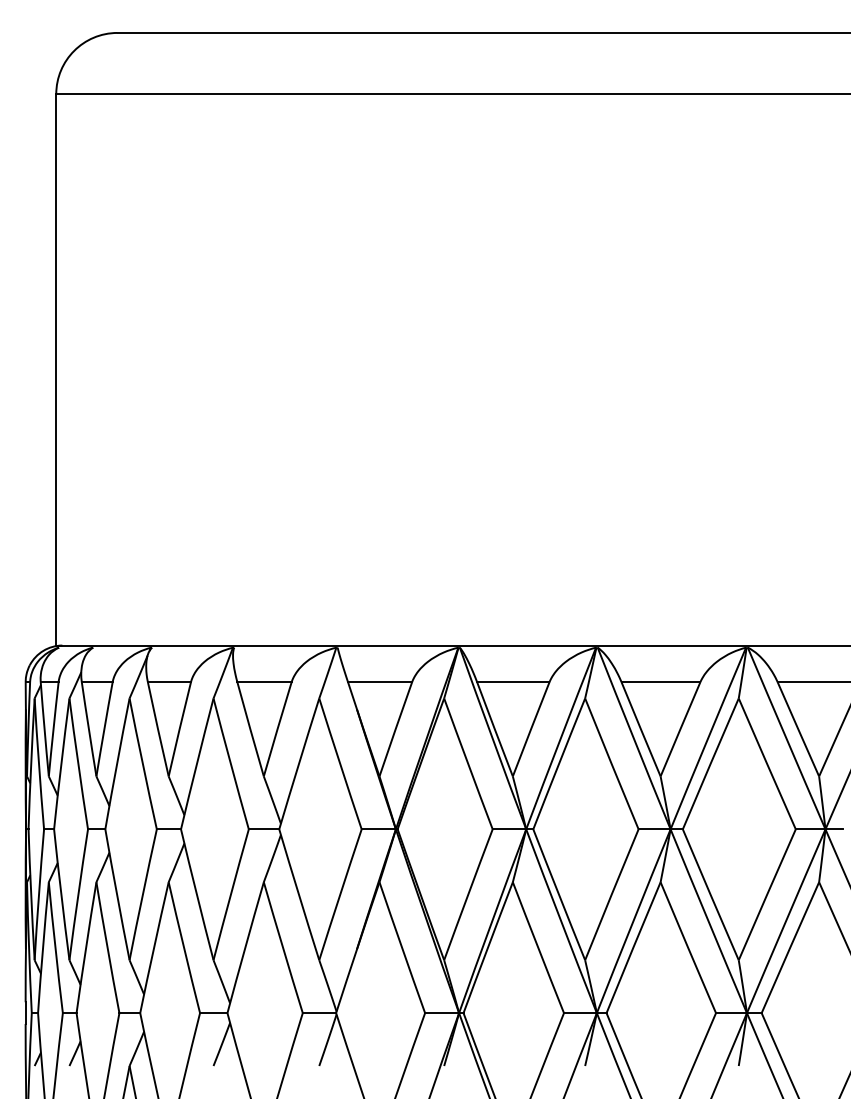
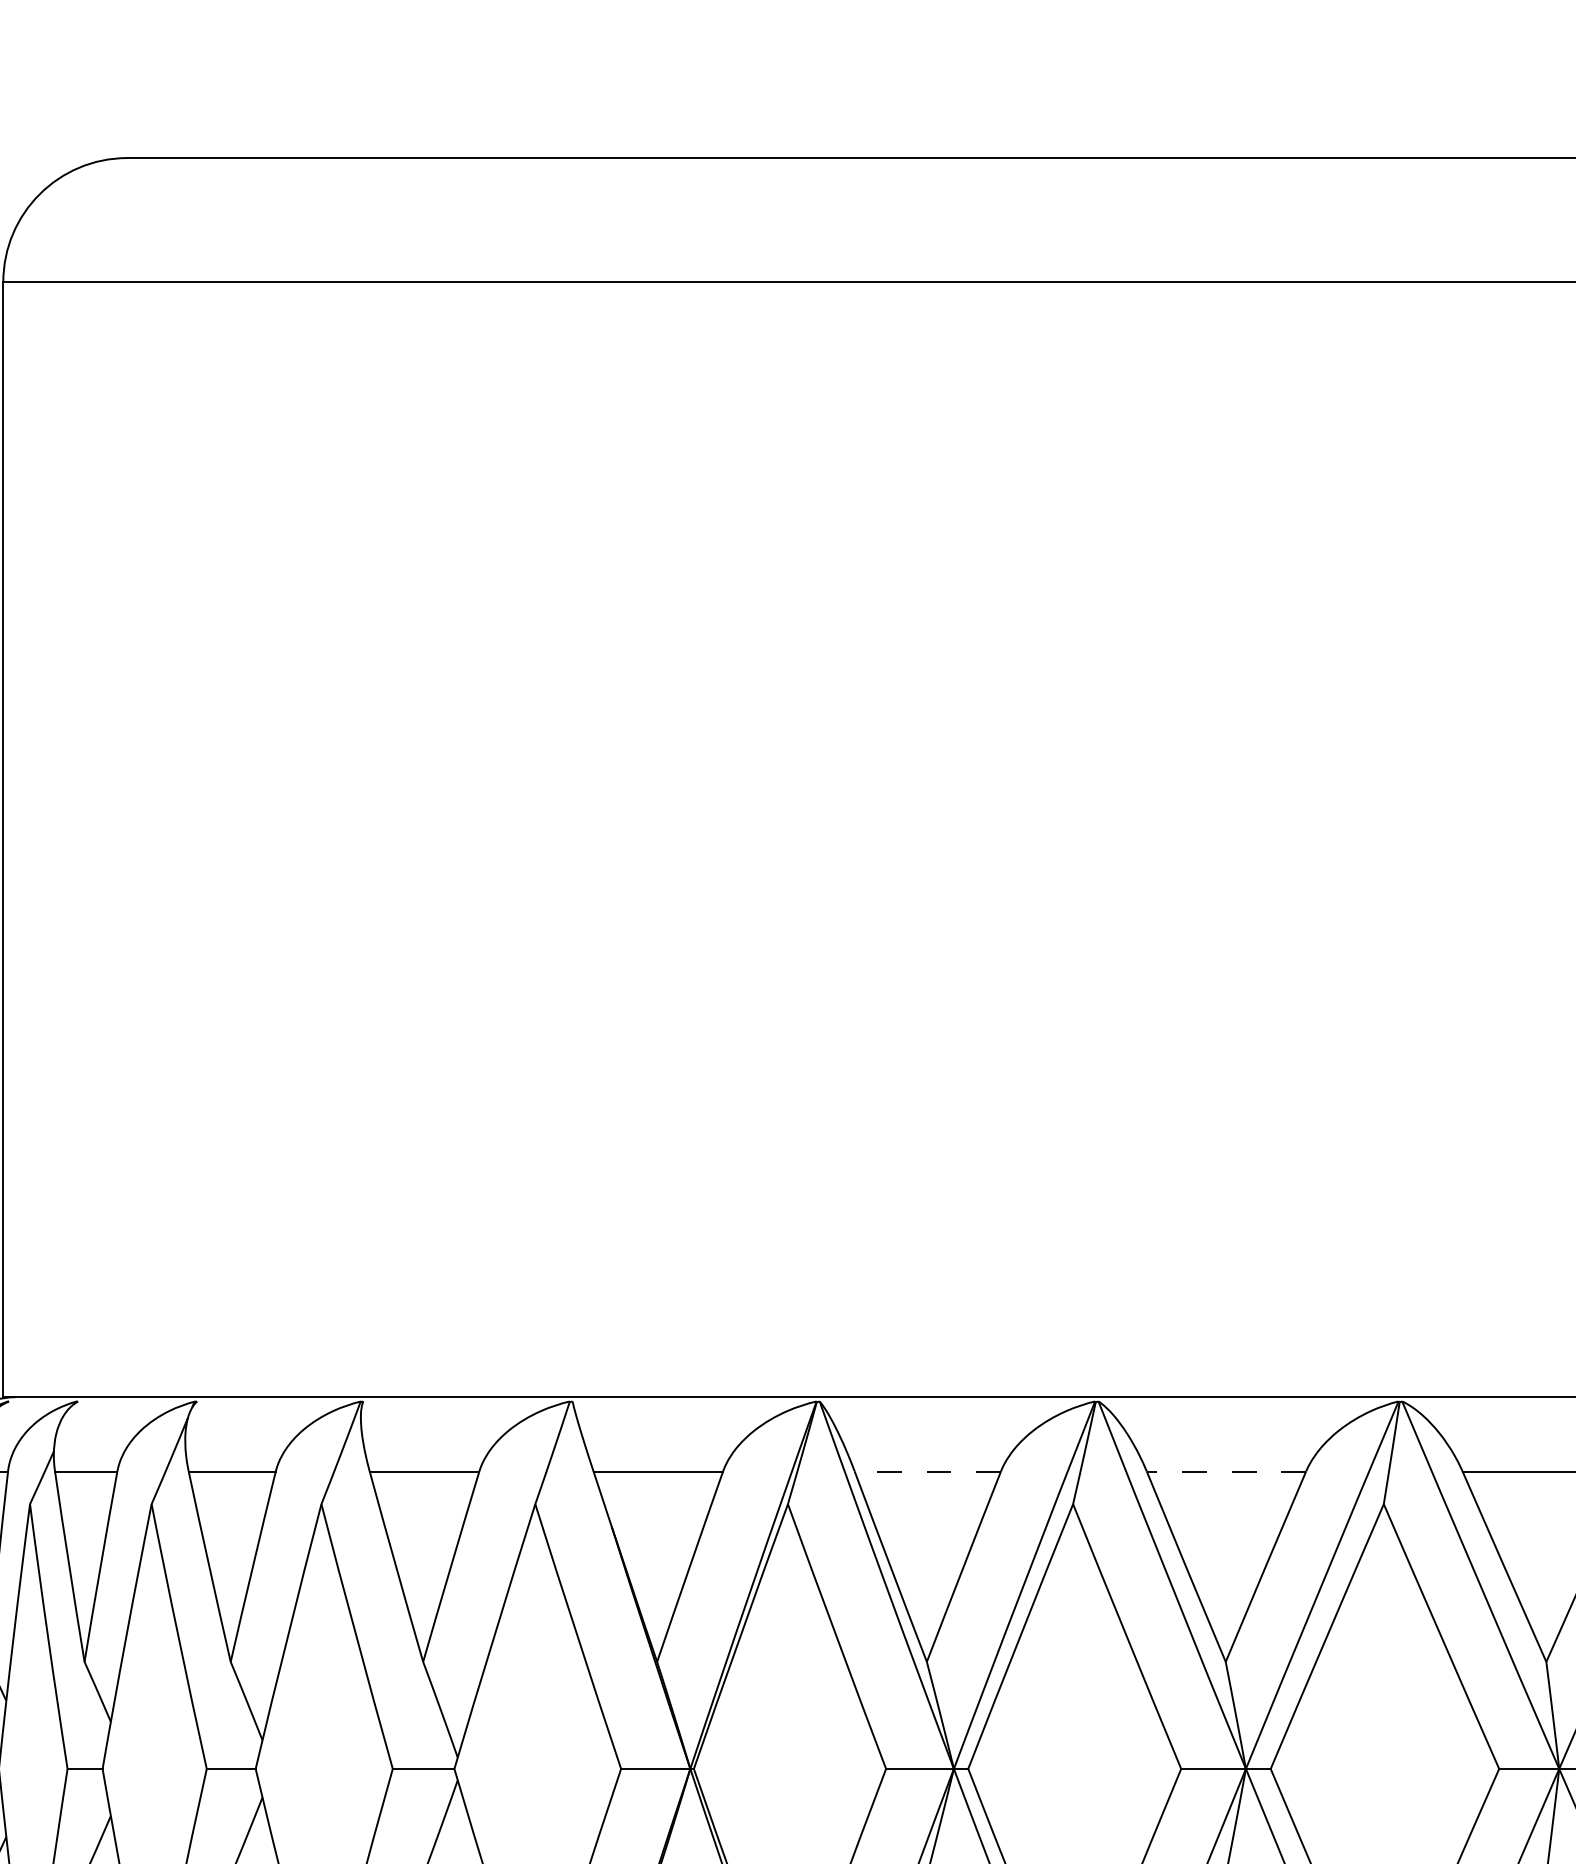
line: (512, 682) -> (926, 1471), solid -> dashed
line: (660, 682) -> (1225, 1471), solid -> dashed

